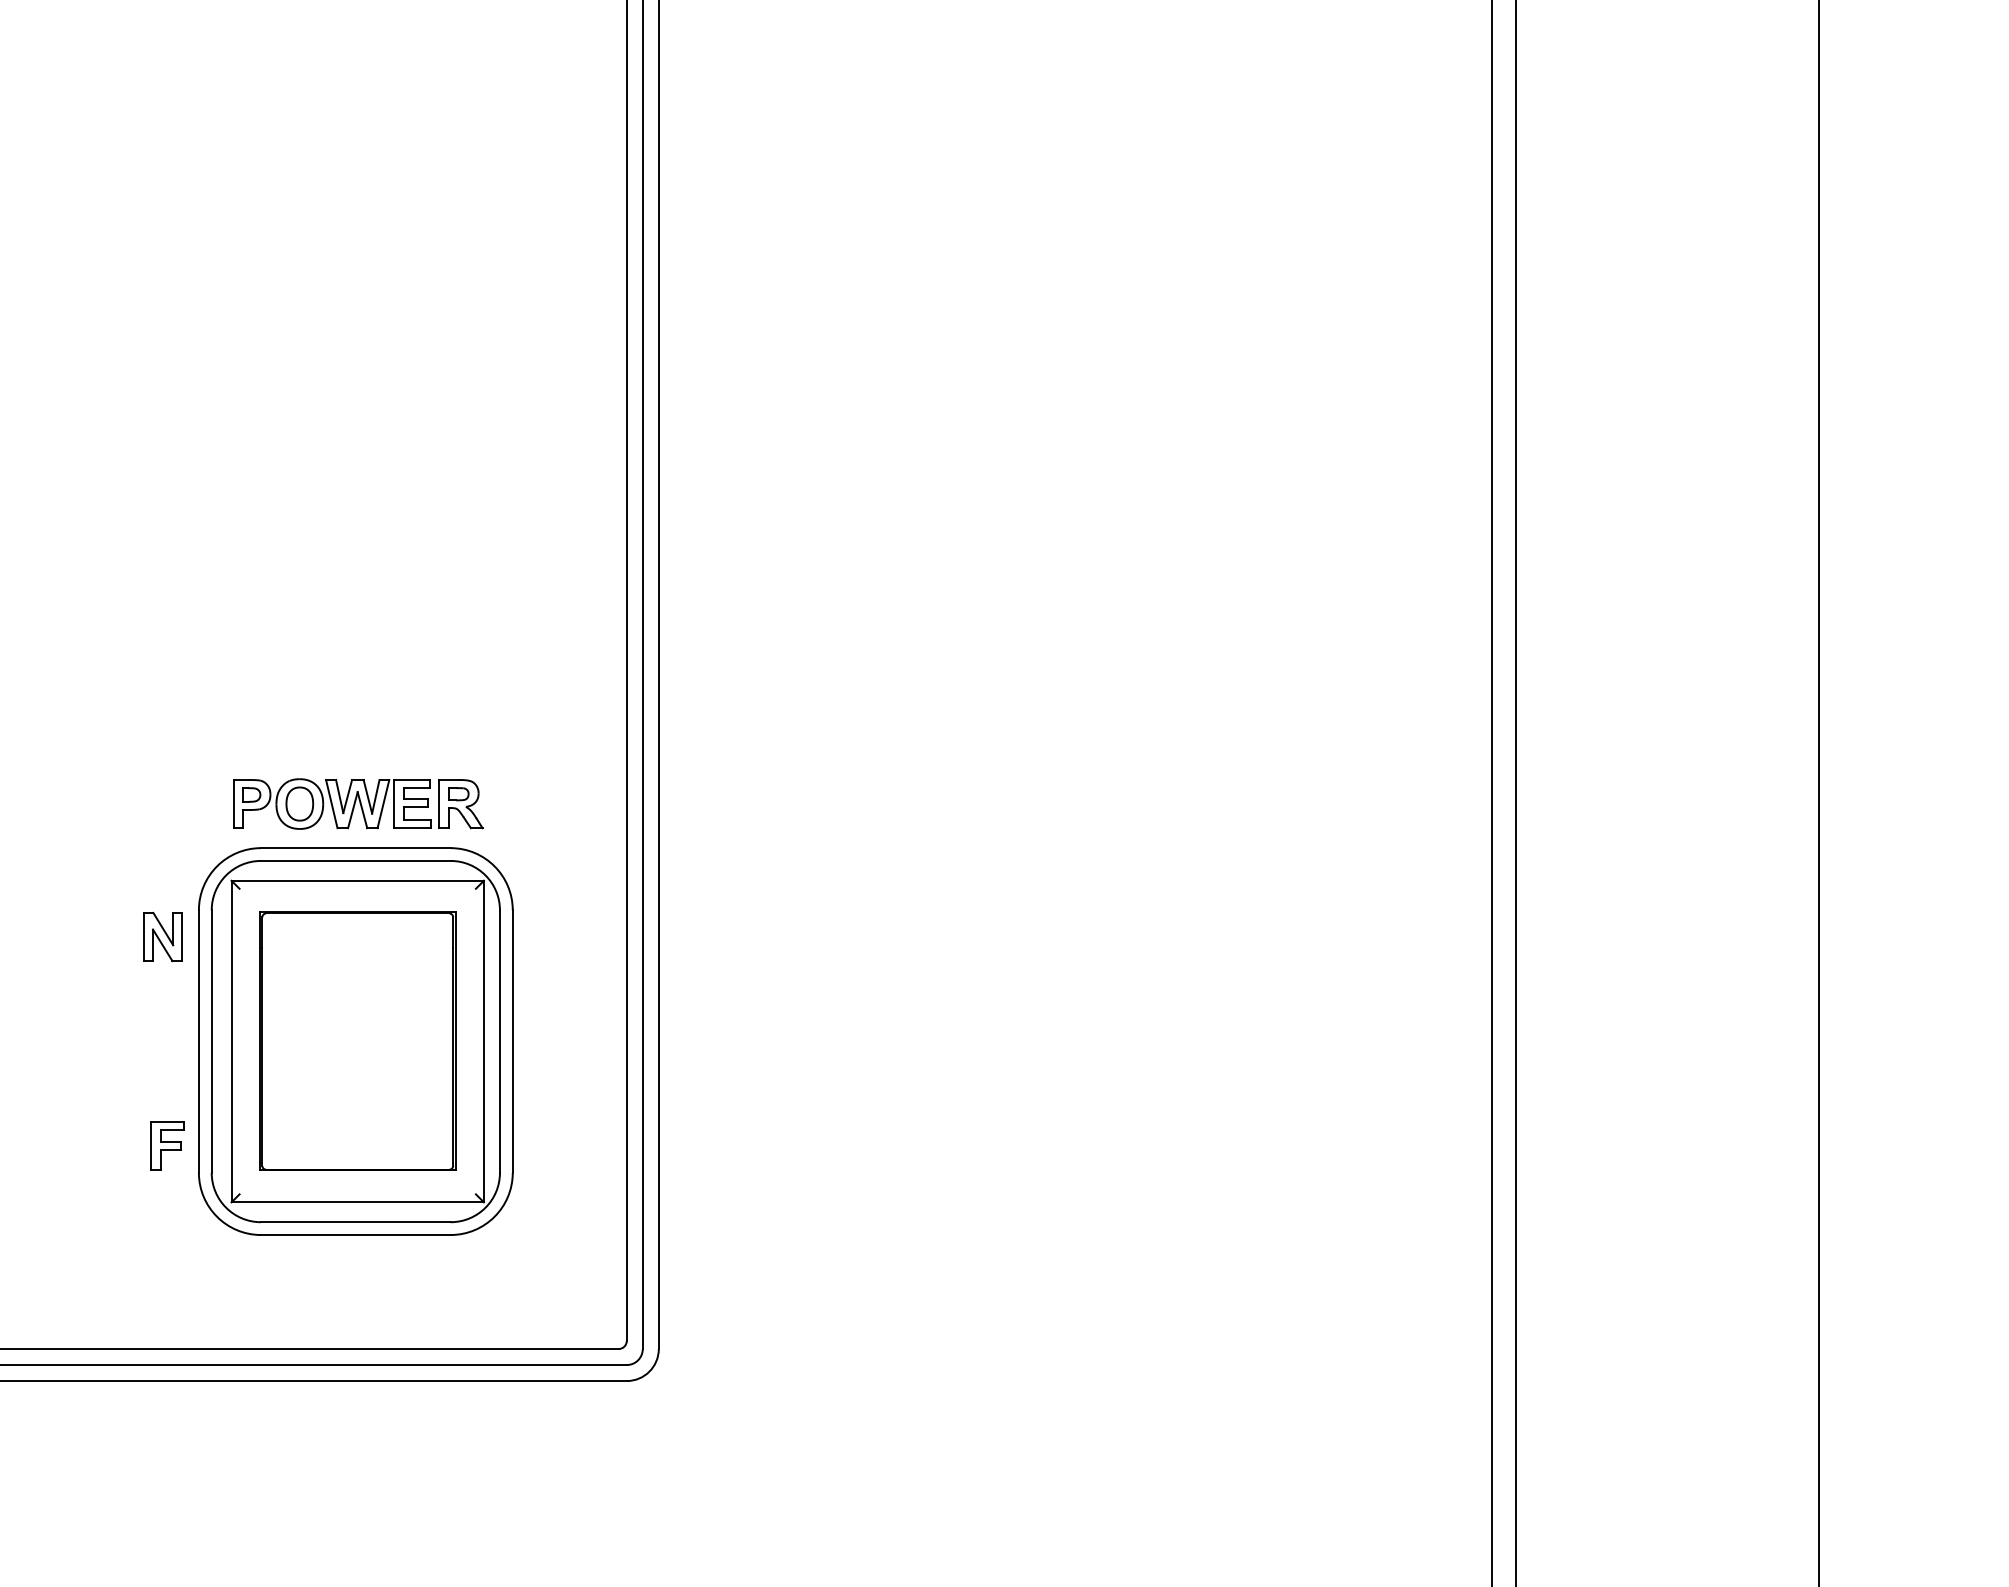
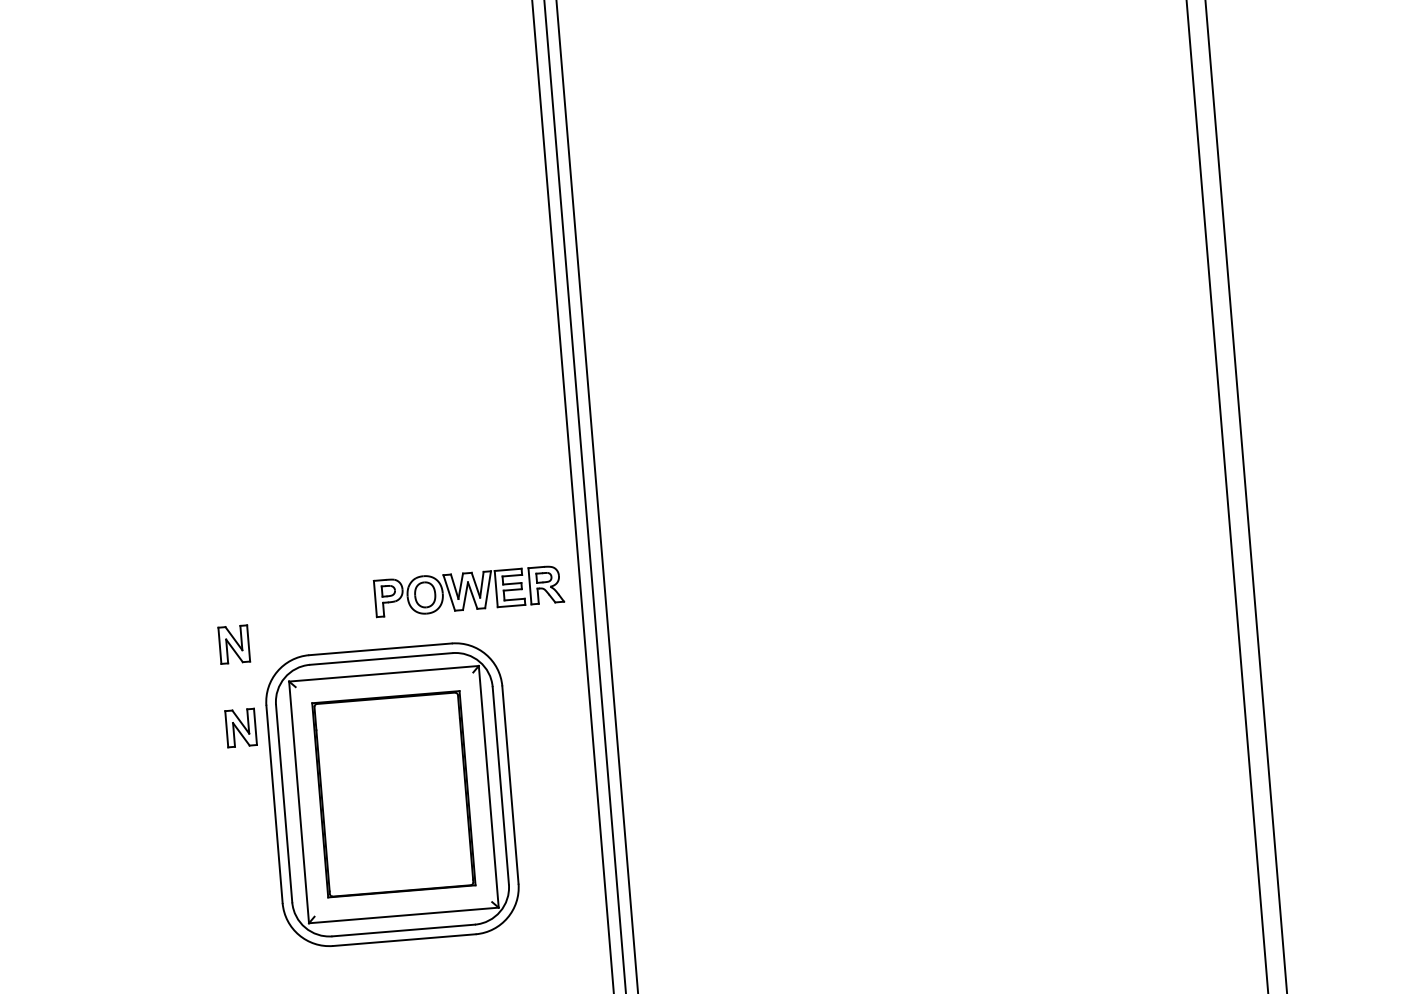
part: (358, 803) -> (469, 590), moved
part: (162, 825) -> (233, 644), added
part: (167, 1145) -> (257, 884), removed

